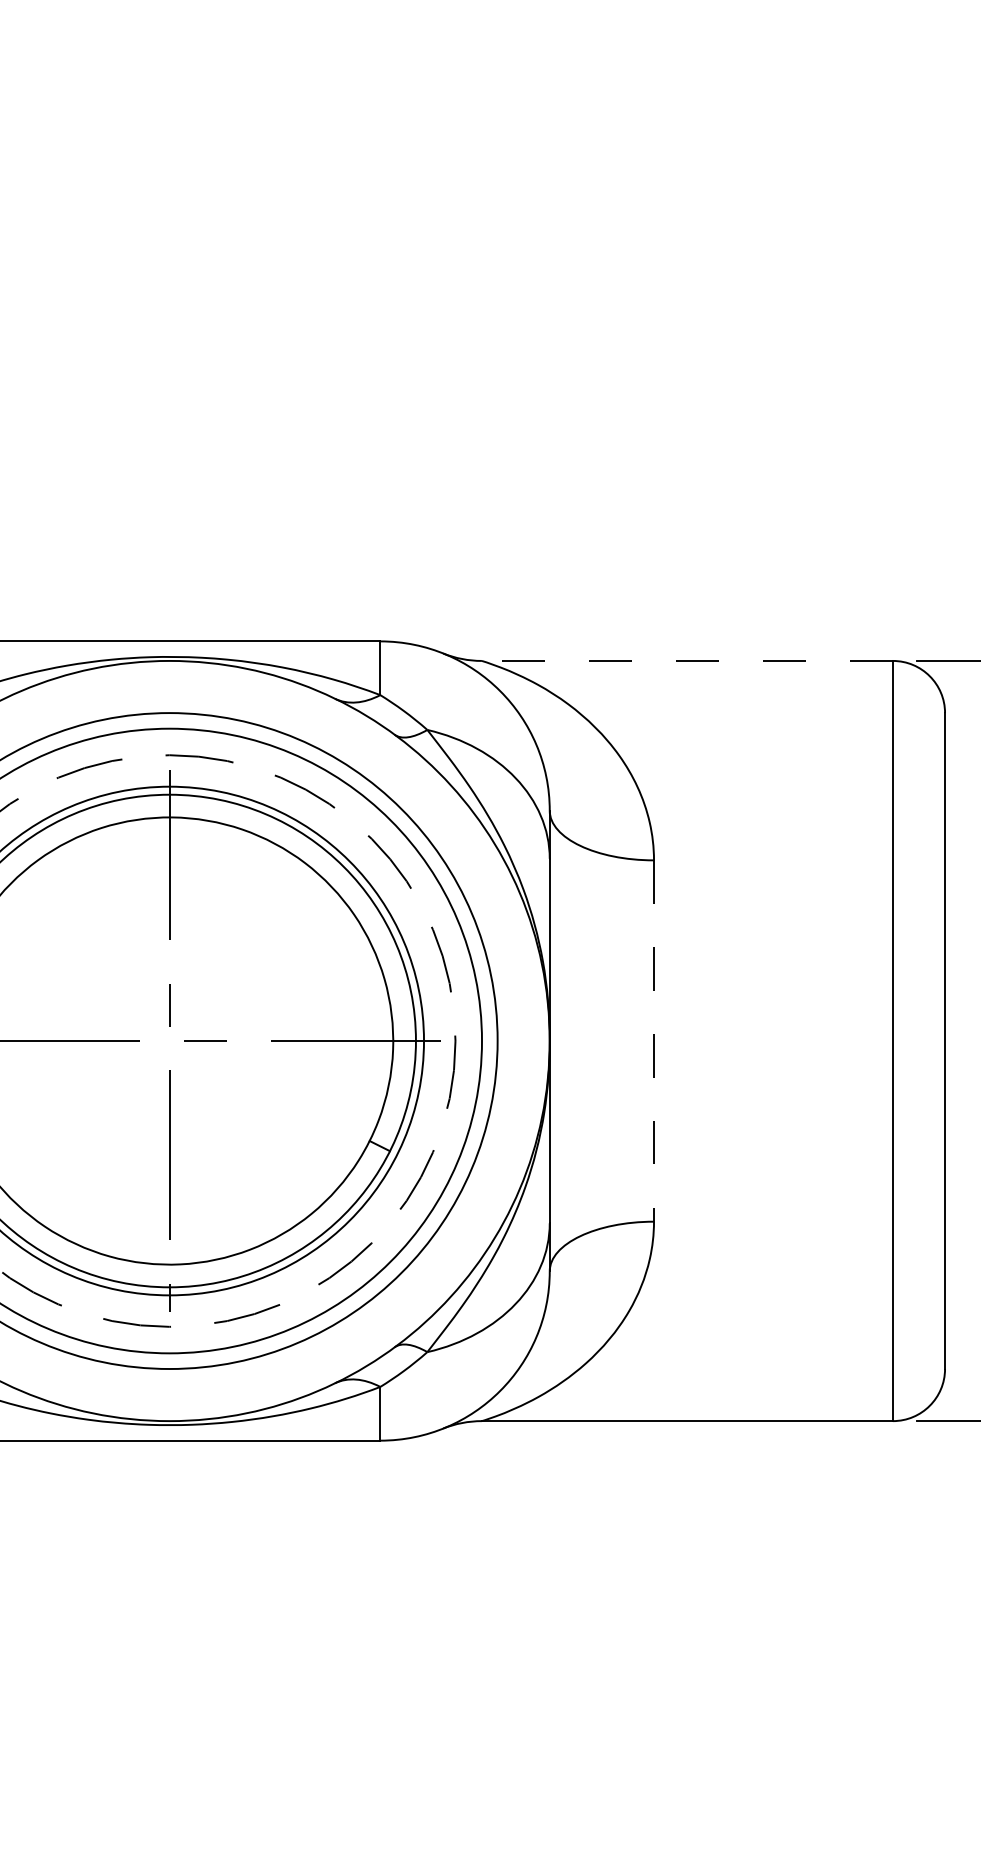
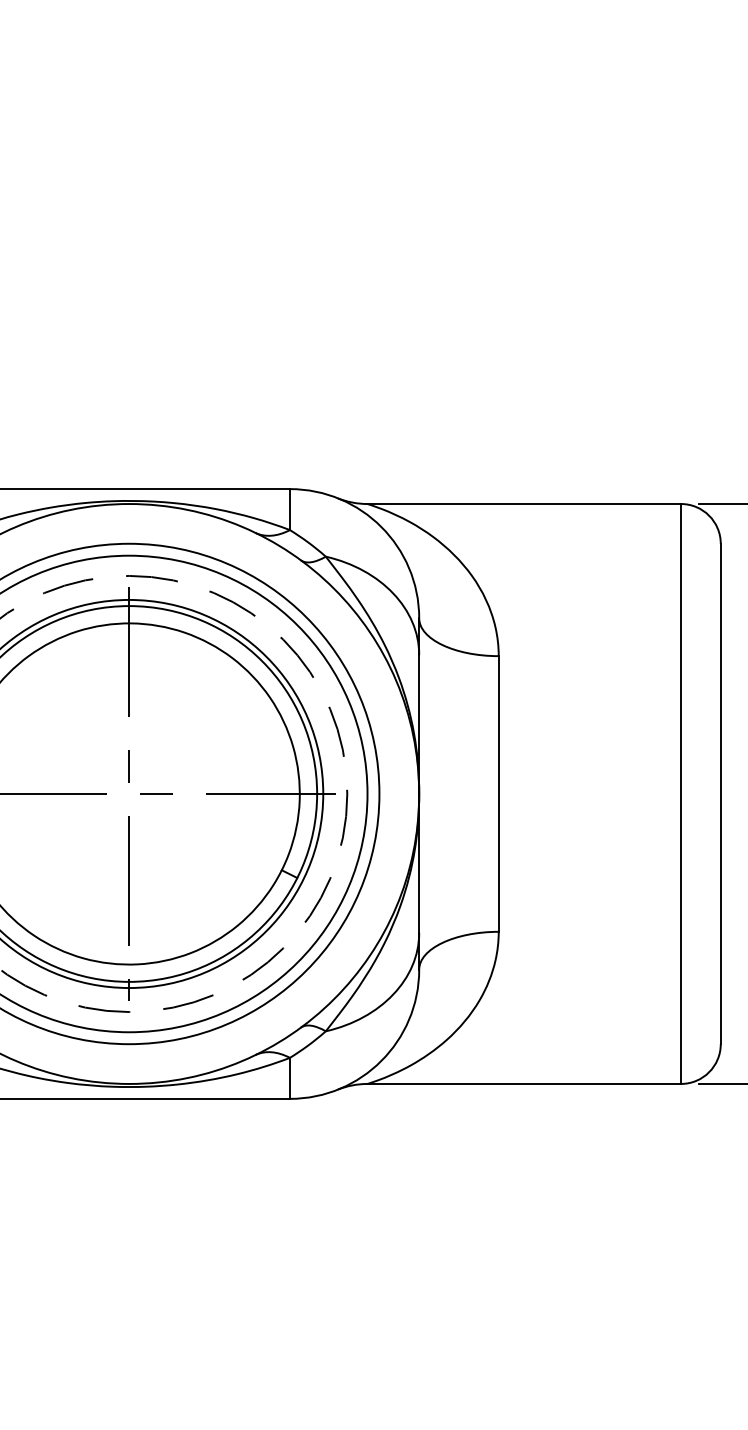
line: (687, 660) -> (524, 503), dashed -> solid
line: (654, 1041) -> (499, 794), dashed -> solid

